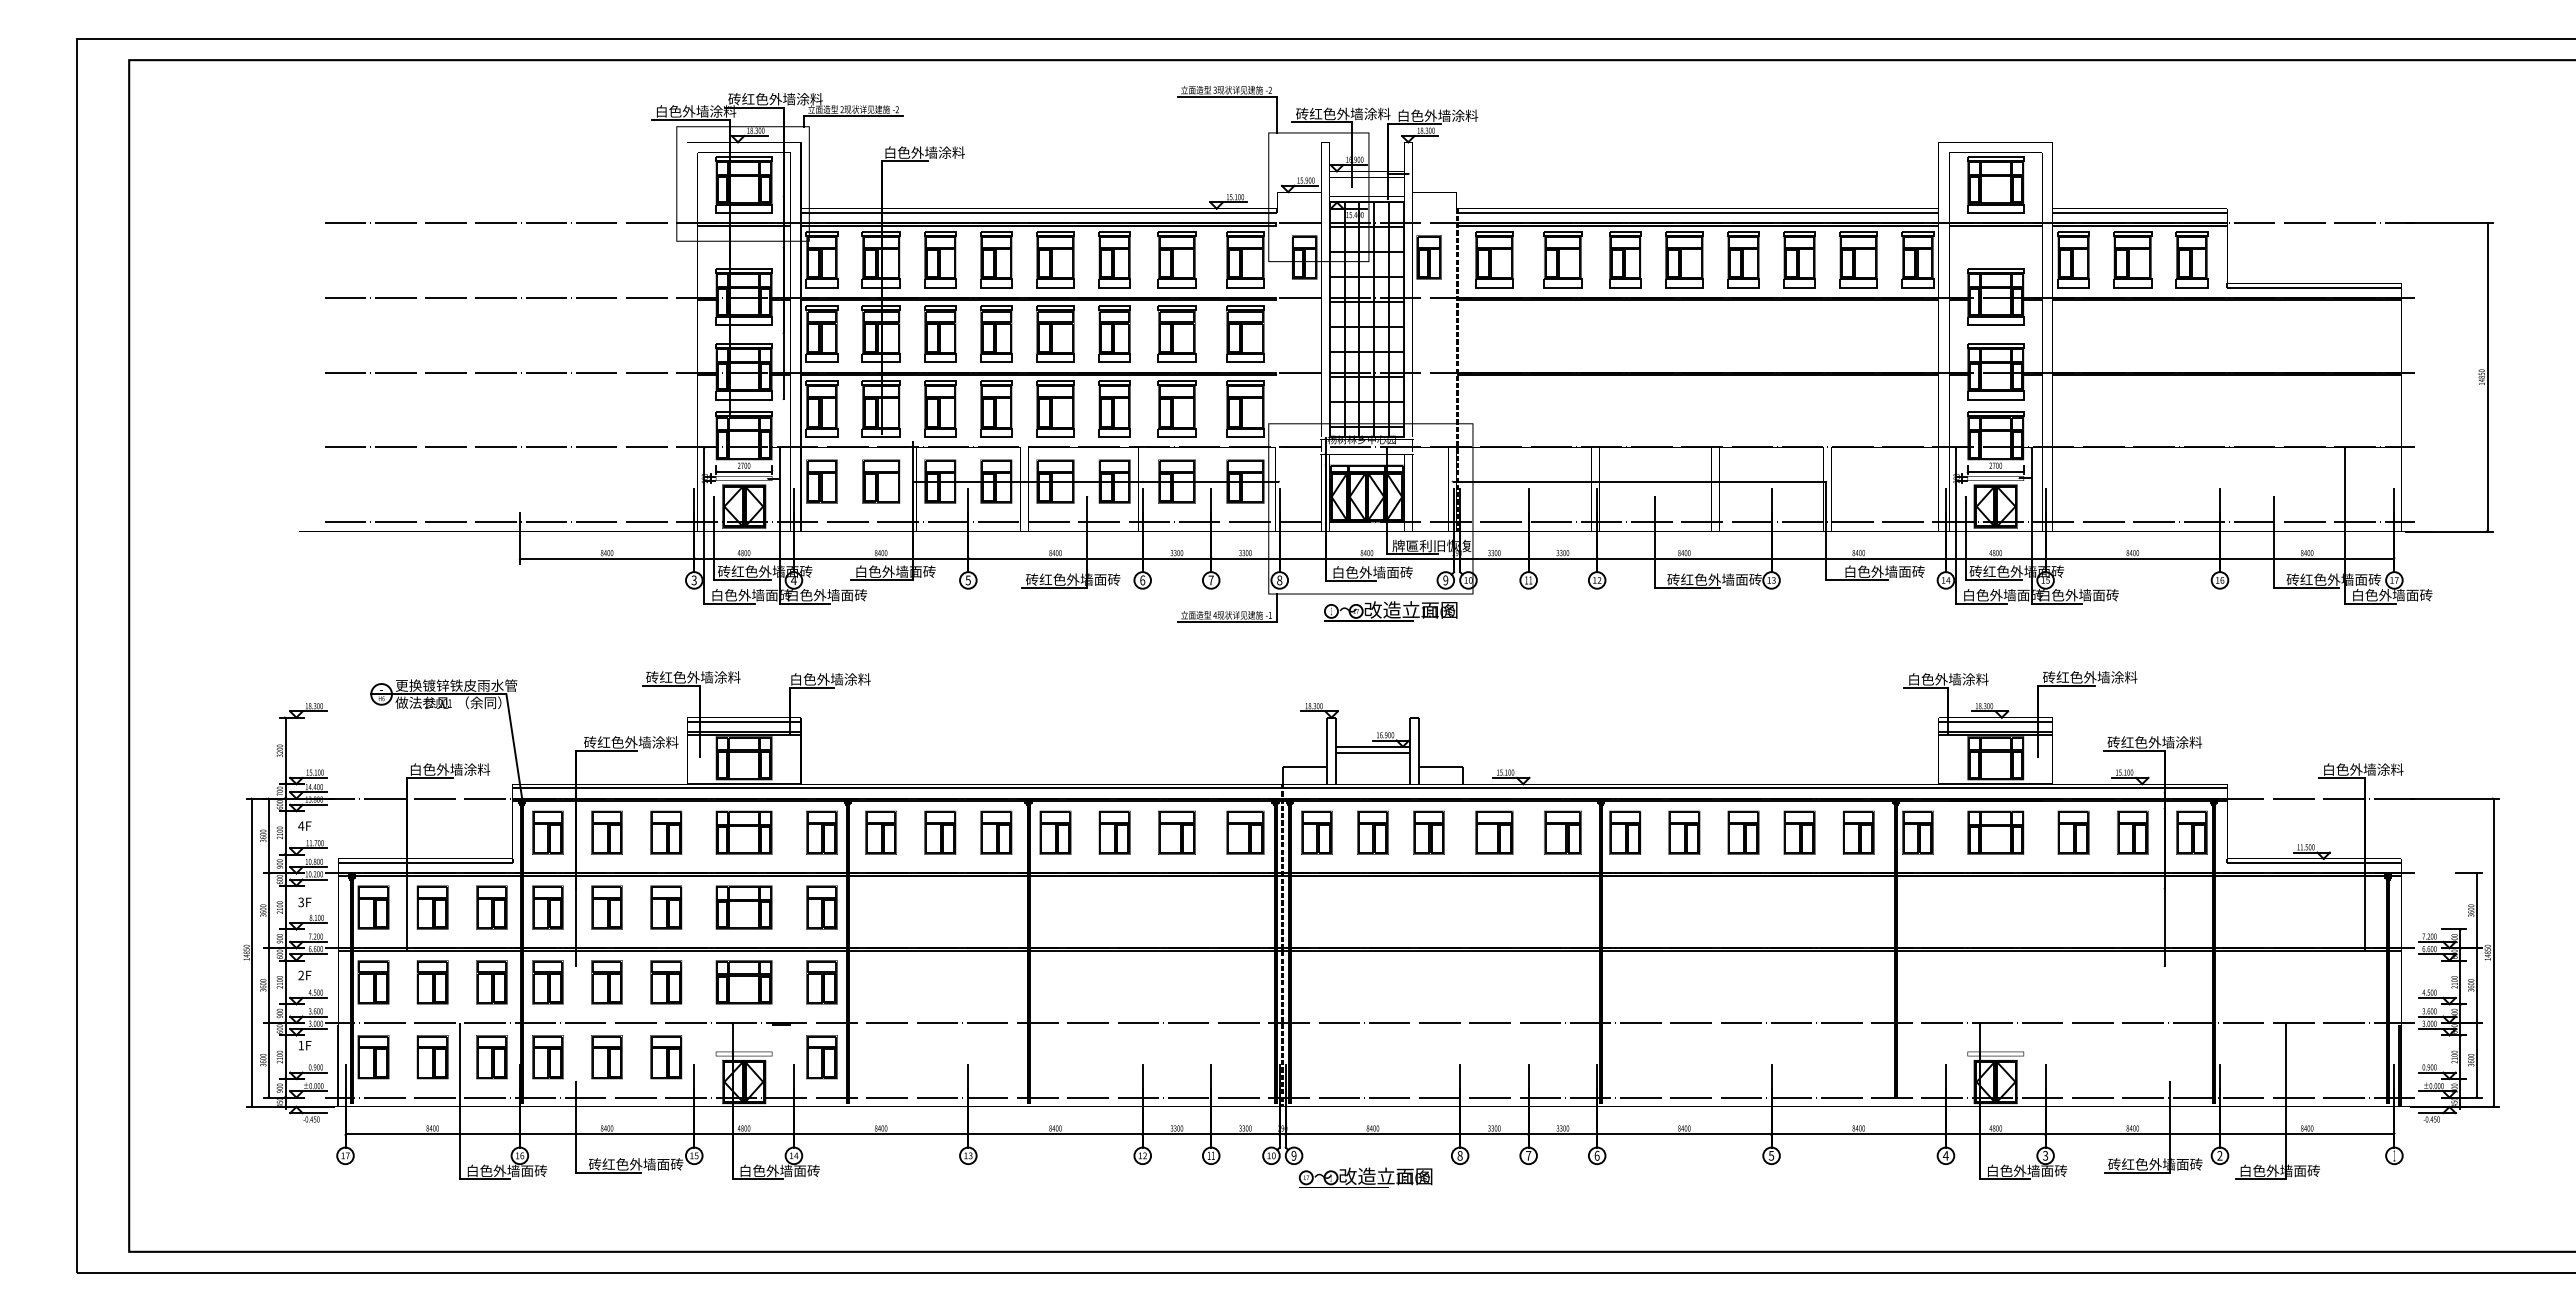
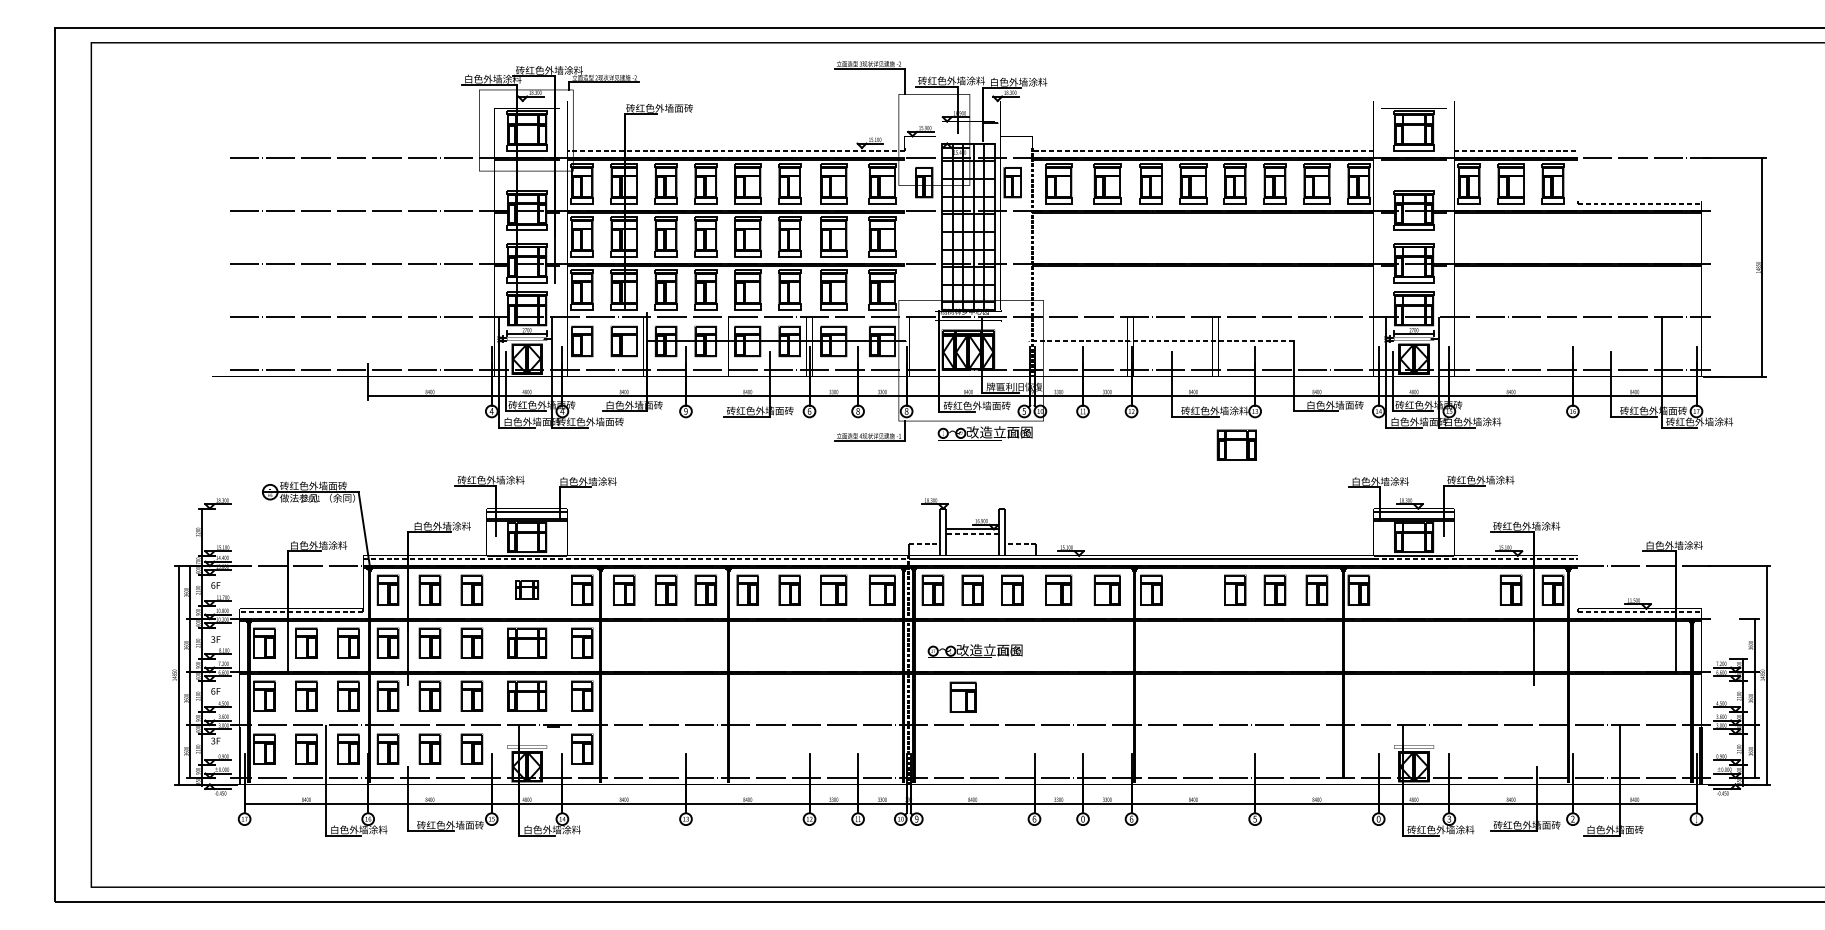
text: (931, 152) -> (659, 108), 白色外墙涂料 -> 砖红色外墙面砖
line: (1038, 212) -> (735, 150), solid -> dashed
line: (1698, 212) -> (1203, 150), solid -> dashed
line: (2140, 212) -> (1516, 150), solid -> dashed
line: (2314, 287) -> (1639, 203), solid -> dashed
line: (1639, 481) -> (1161, 341), solid -> dashed
text: (1379, 572) -> (977, 405), 白色外墙面砖 -> 砖红色外墙面砖
text: (967, 579) -> (685, 410), 5 -> 9
text: (1748, 579) -> (1238, 410), 砖红色外墙面砖 -> 砖红色外墙涂料
text: (694, 580) -> (491, 411), 3 -> 4
text: (1210, 580) -> (857, 411), 7 -> 8
text: (1445, 580) -> (1024, 411), 9 -> 5
text: (833, 595) -> (590, 422), 白色外墙面砖 -> 砖红色外墙面砖
text: (2105, 595) -> (1491, 422), 白色外墙面砖 -> 白色外墙涂料
text: (2398, 595) -> (1699, 422), 白色外墙面砖 -> 砖红色外墙涂料
text: (456, 685) -> (323, 485), 更换镀锌铁皮雨水管 -> 砖红色外墙面砖
text: (631, 742) -> (447, 526), 砖红色外墙涂料 -> 白色外墙涂料
line: (1372, 752) -> (972, 533), solid -> dashed
line: (1305, 767) -> (924, 544), solid -> dashed
line: (1440, 767) -> (1020, 544), solid -> dashed
line: (897, 788) -> (635, 558), solid -> dashed
line: (2083, 788) -> (1476, 558), solid -> dashed
text: (301, 825) -> (213, 585), 4F -> 6F
part: (743, 832) -> (526, 590), size x0.6
part: (1684, 832) -> (1193, 590), removed
part: (1995, 832) -> (1236, 444), moved
part: (2073, 832) -> (1469, 590), removed
line: (425, 863) -> (301, 612), solid -> dashed
line: (2314, 863) -> (1639, 612), solid -> dashed
text: (301, 975) -> (213, 691), 2F -> 6F
part: (1359, 983) -> (963, 697), added
text: (300, 1045) -> (212, 740), 1F -> 3F
text: (1459, 1155) -> (1034, 818), 8 -> 6
text: (1528, 1155) -> (1082, 818), 7 -> 0
text: (1945, 1155) -> (1378, 818), 4 -> 0
text: (534, 1170) -> (378, 829), 白色外墙面砖 -> 白色外墙涂料
text: (806, 1170) -> (571, 829), 白色外墙面砖 -> 白色外墙涂料
text: (2033, 1170) -> (1440, 829), 白色外墙面砖 -> 砖红色外墙涂料
part: (1365, 1177) -> (975, 651), moved

